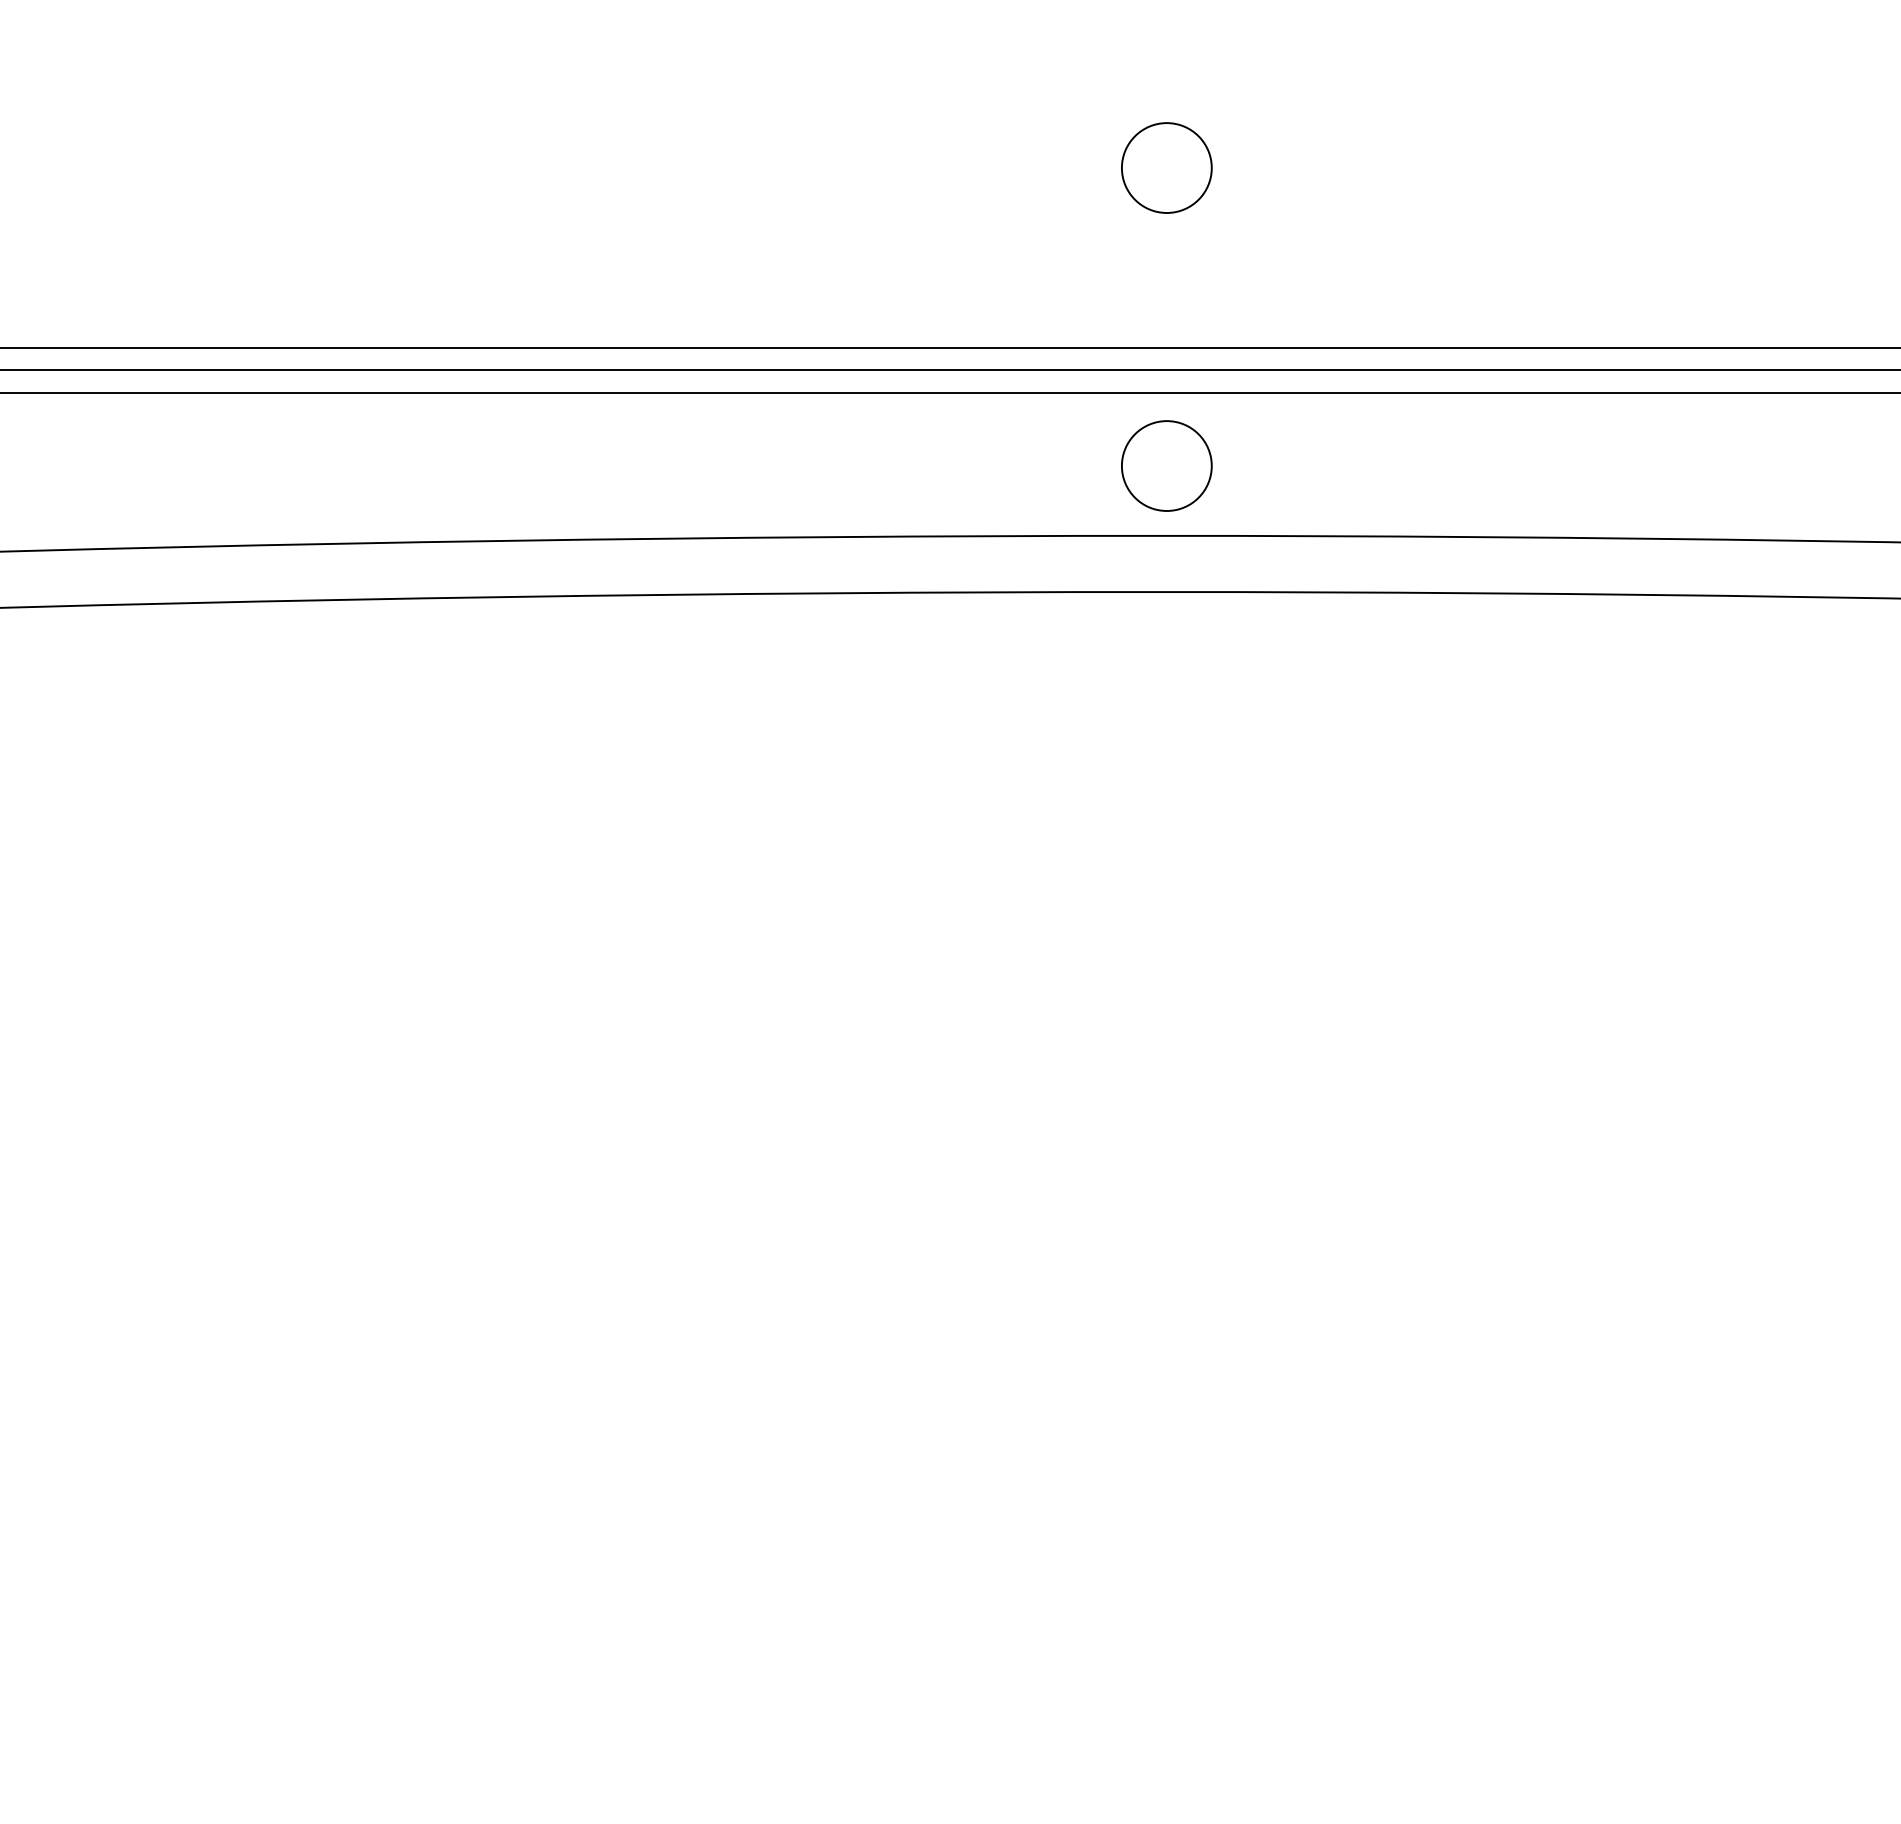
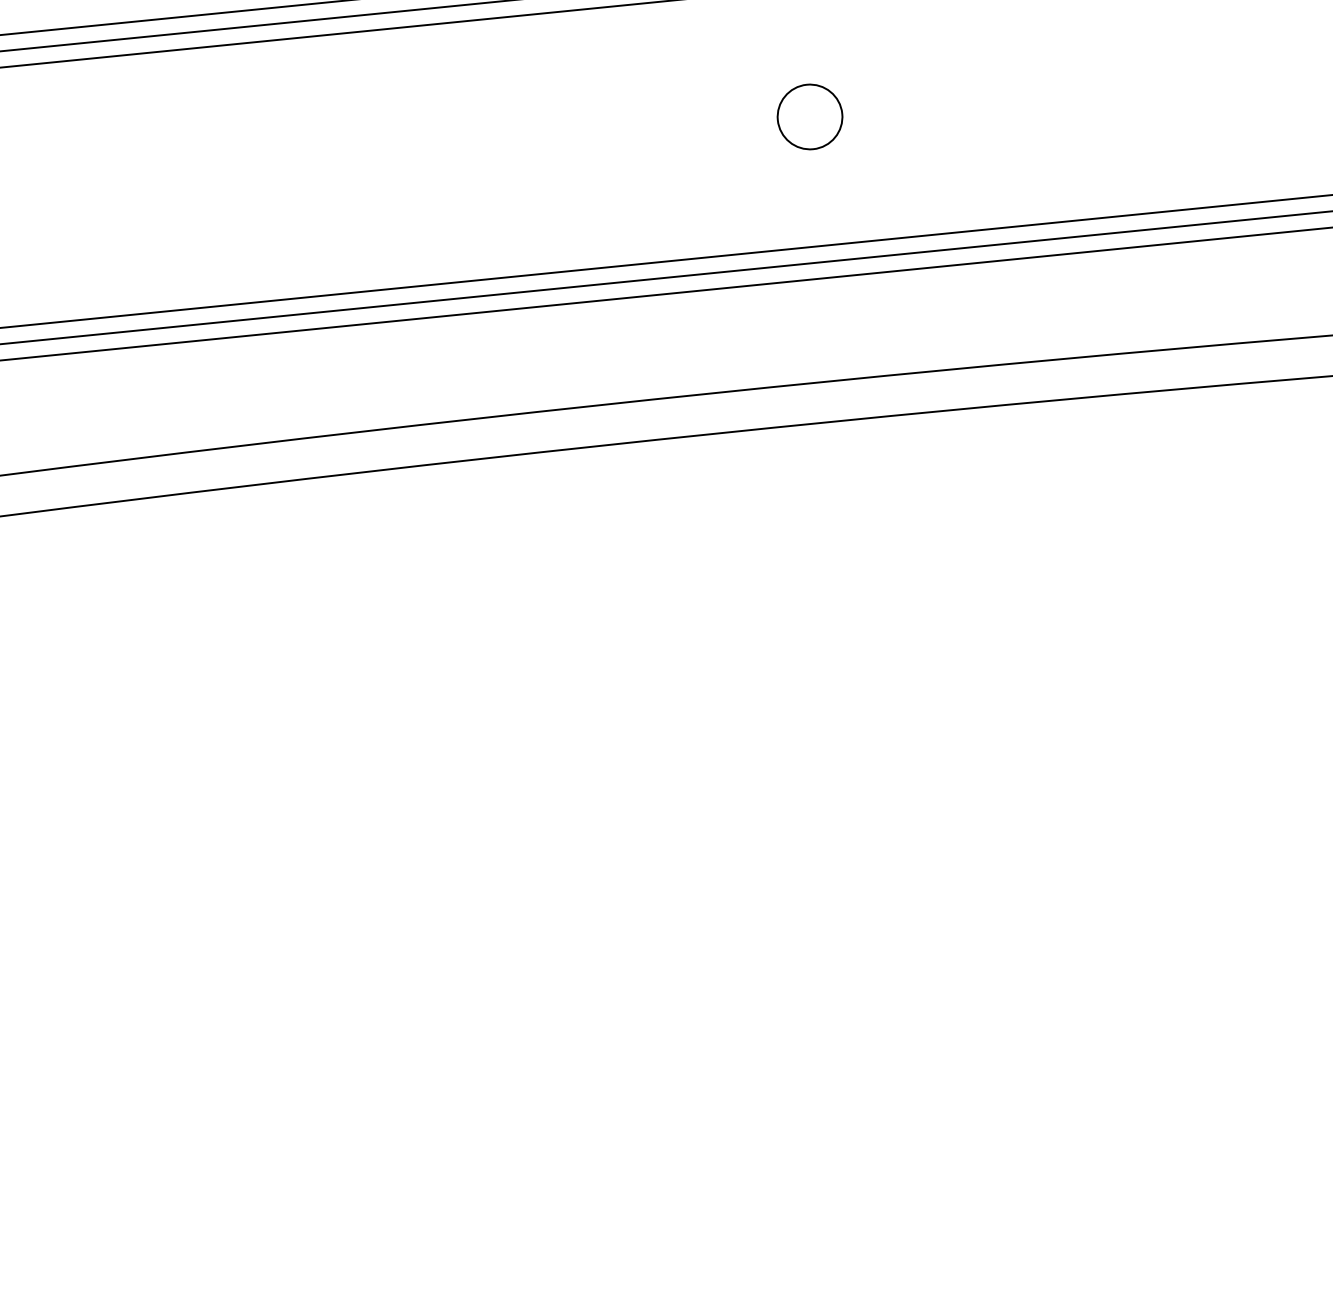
circle: (1166, 465) -> (831, 330), removed

